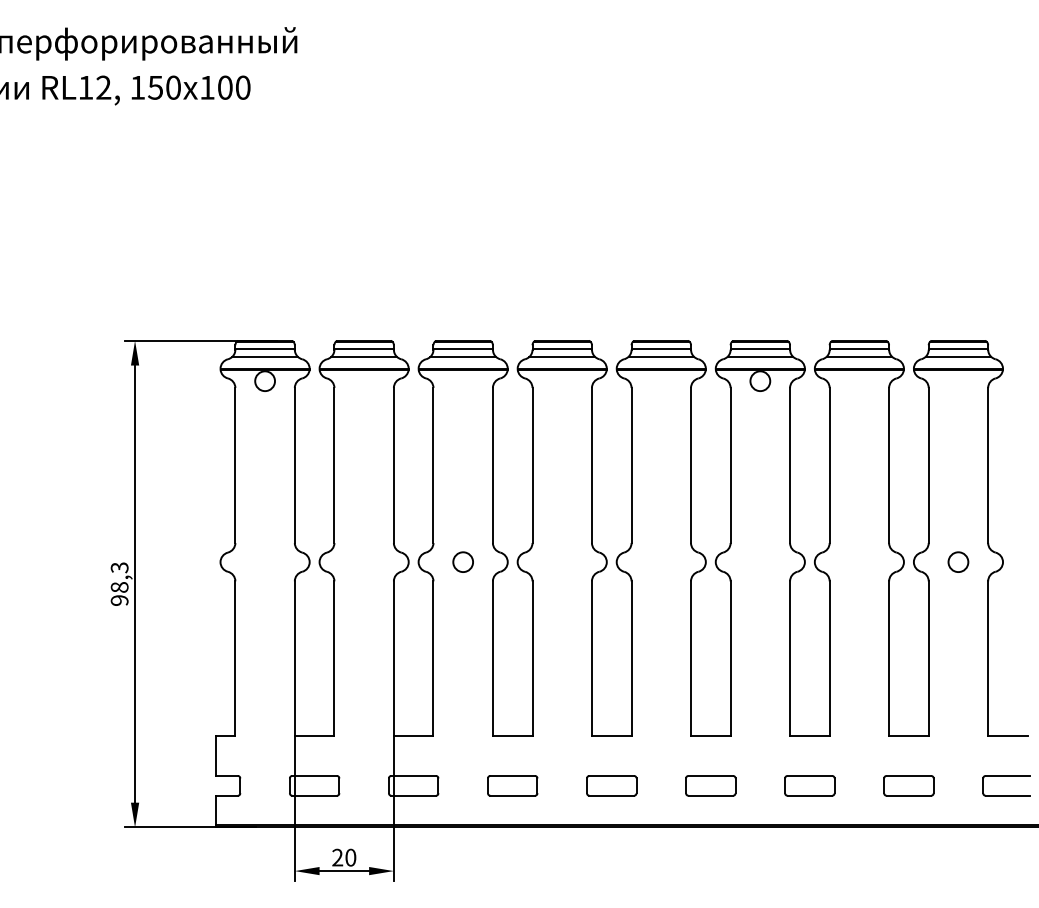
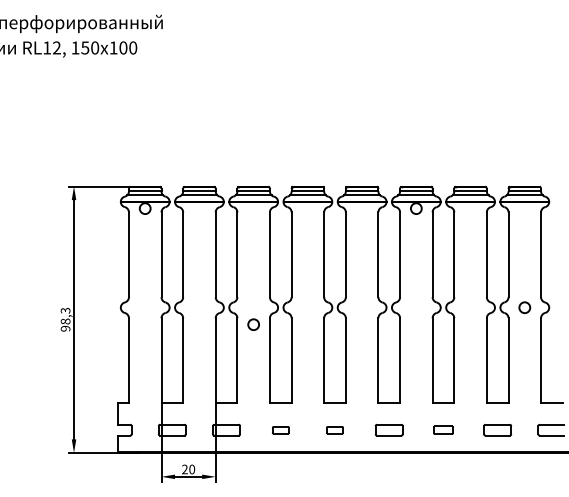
circle: (462, 561) -> (253, 324), moved
part: (512, 786) -> (280, 430), size x0.6
part: (610, 786) -> (334, 430), size x0.6
part: (809, 786) -> (443, 430), size x0.7

